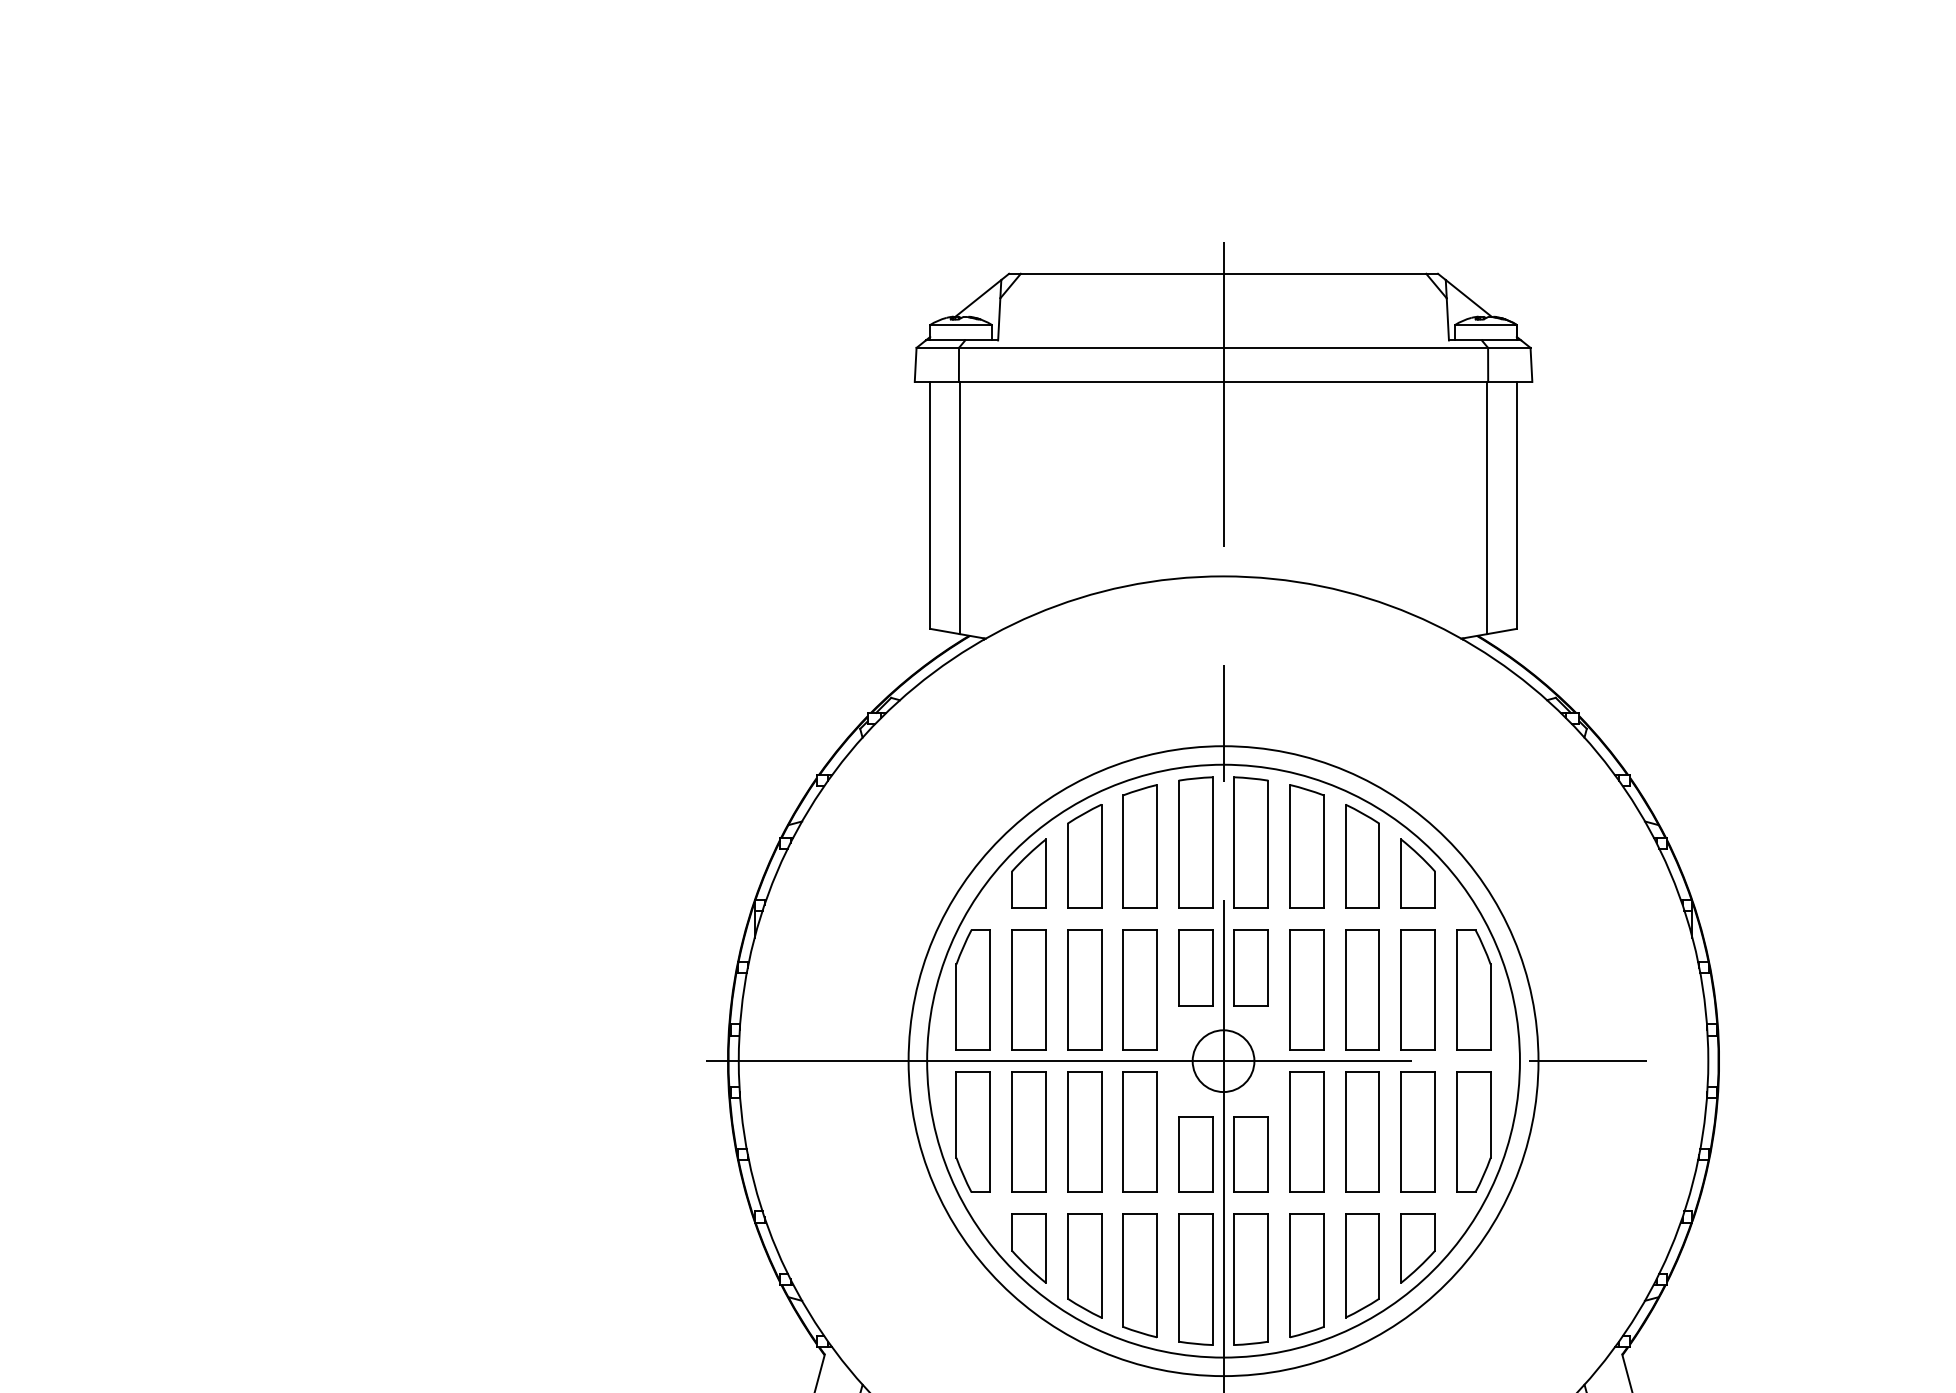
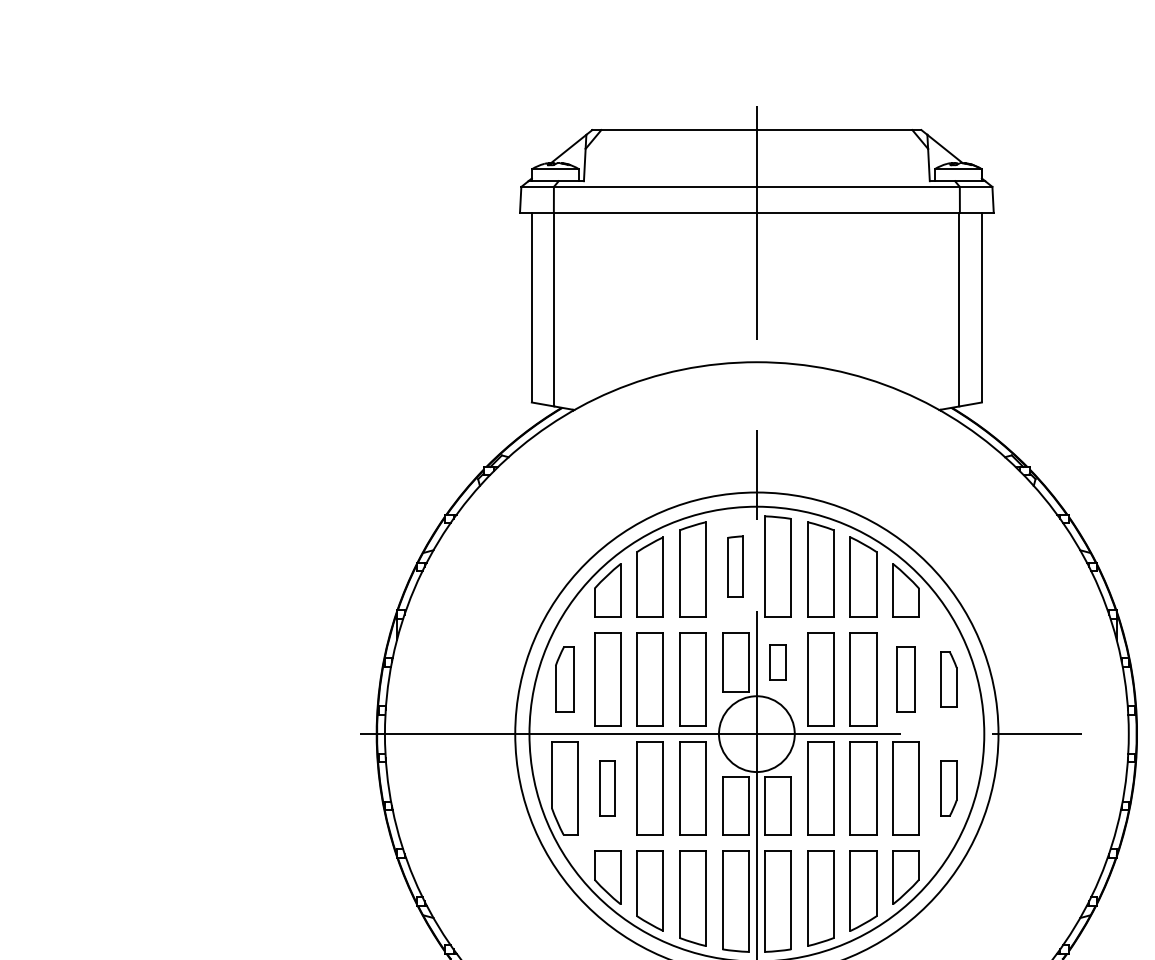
part: (1195, 842) -> (735, 566), size x0.6
part: (1250, 967) -> (777, 662), size x0.6
part: (972, 989) -> (564, 679), size x0.7
part: (1417, 989) -> (905, 679), size x0.7
part: (1473, 989) -> (948, 679), size x0.6
circle: (1223, 1061) -> (756, 734), size x1.6
part: (1028, 1131) -> (607, 788), size x0.6
part: (1473, 1131) -> (948, 788), size x0.6

